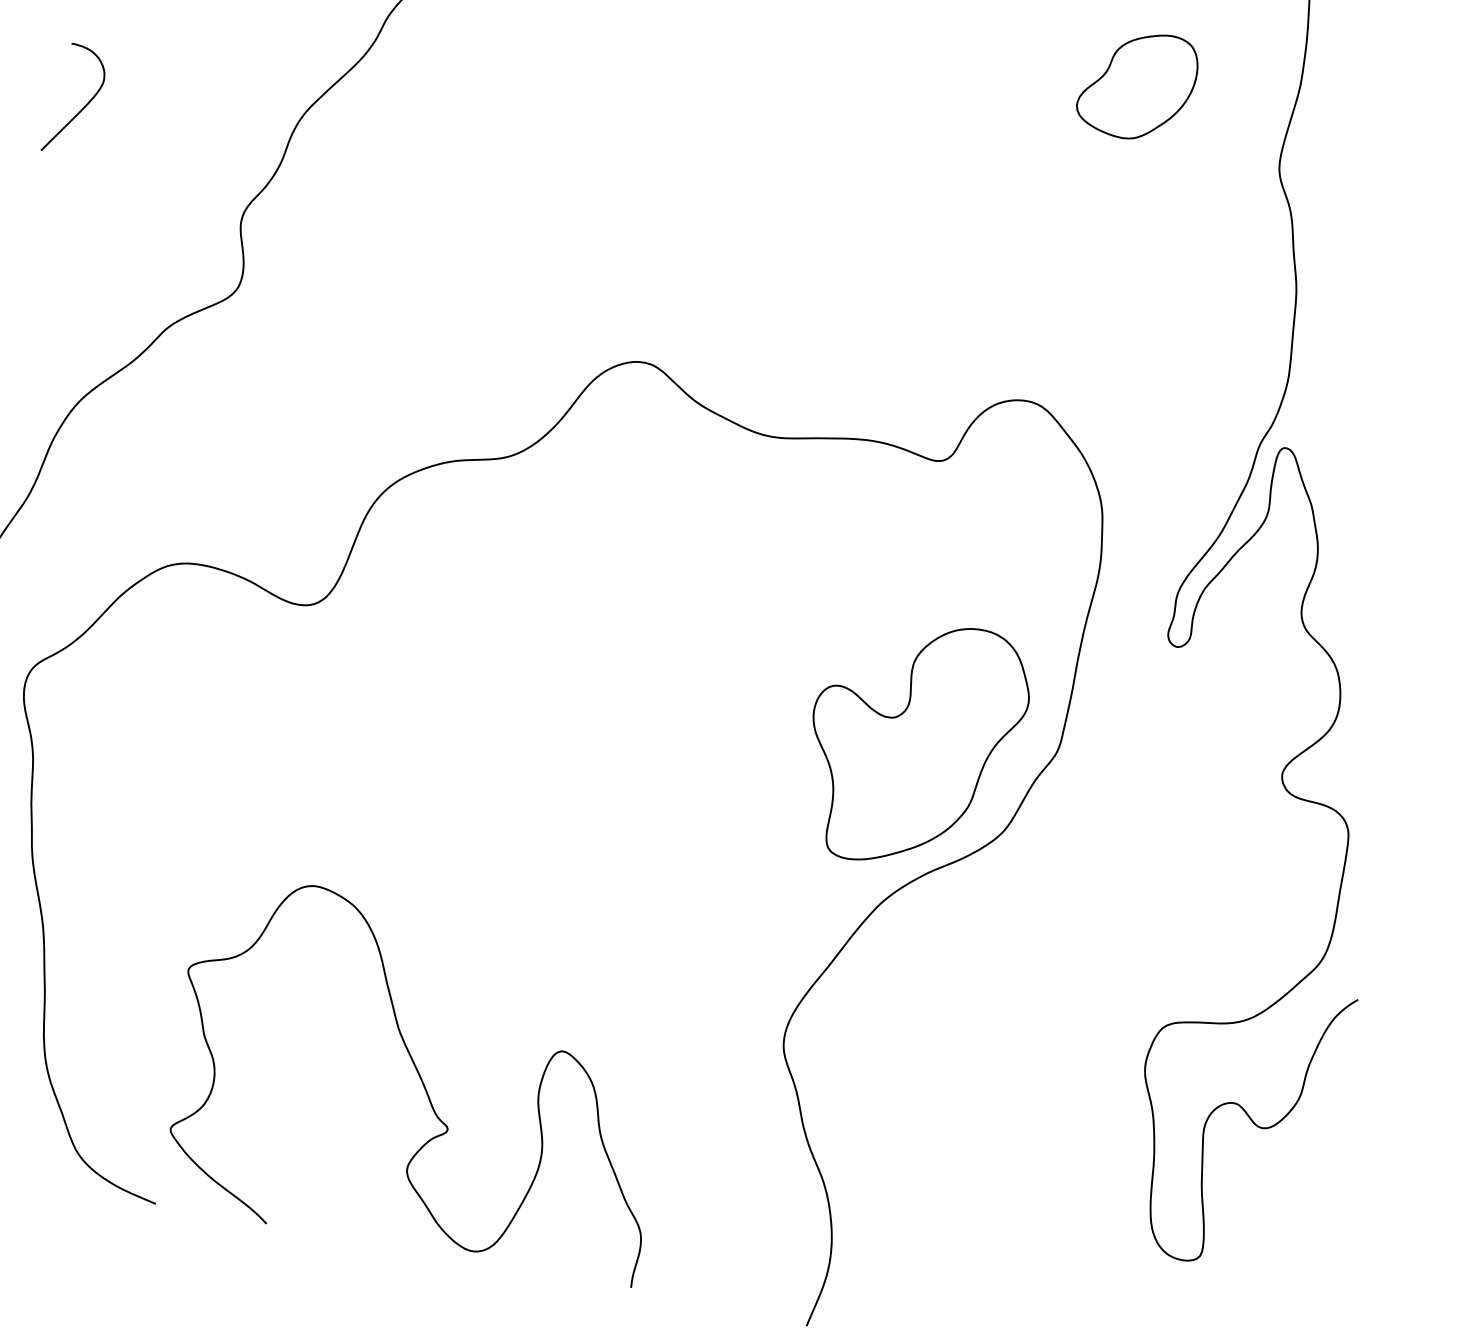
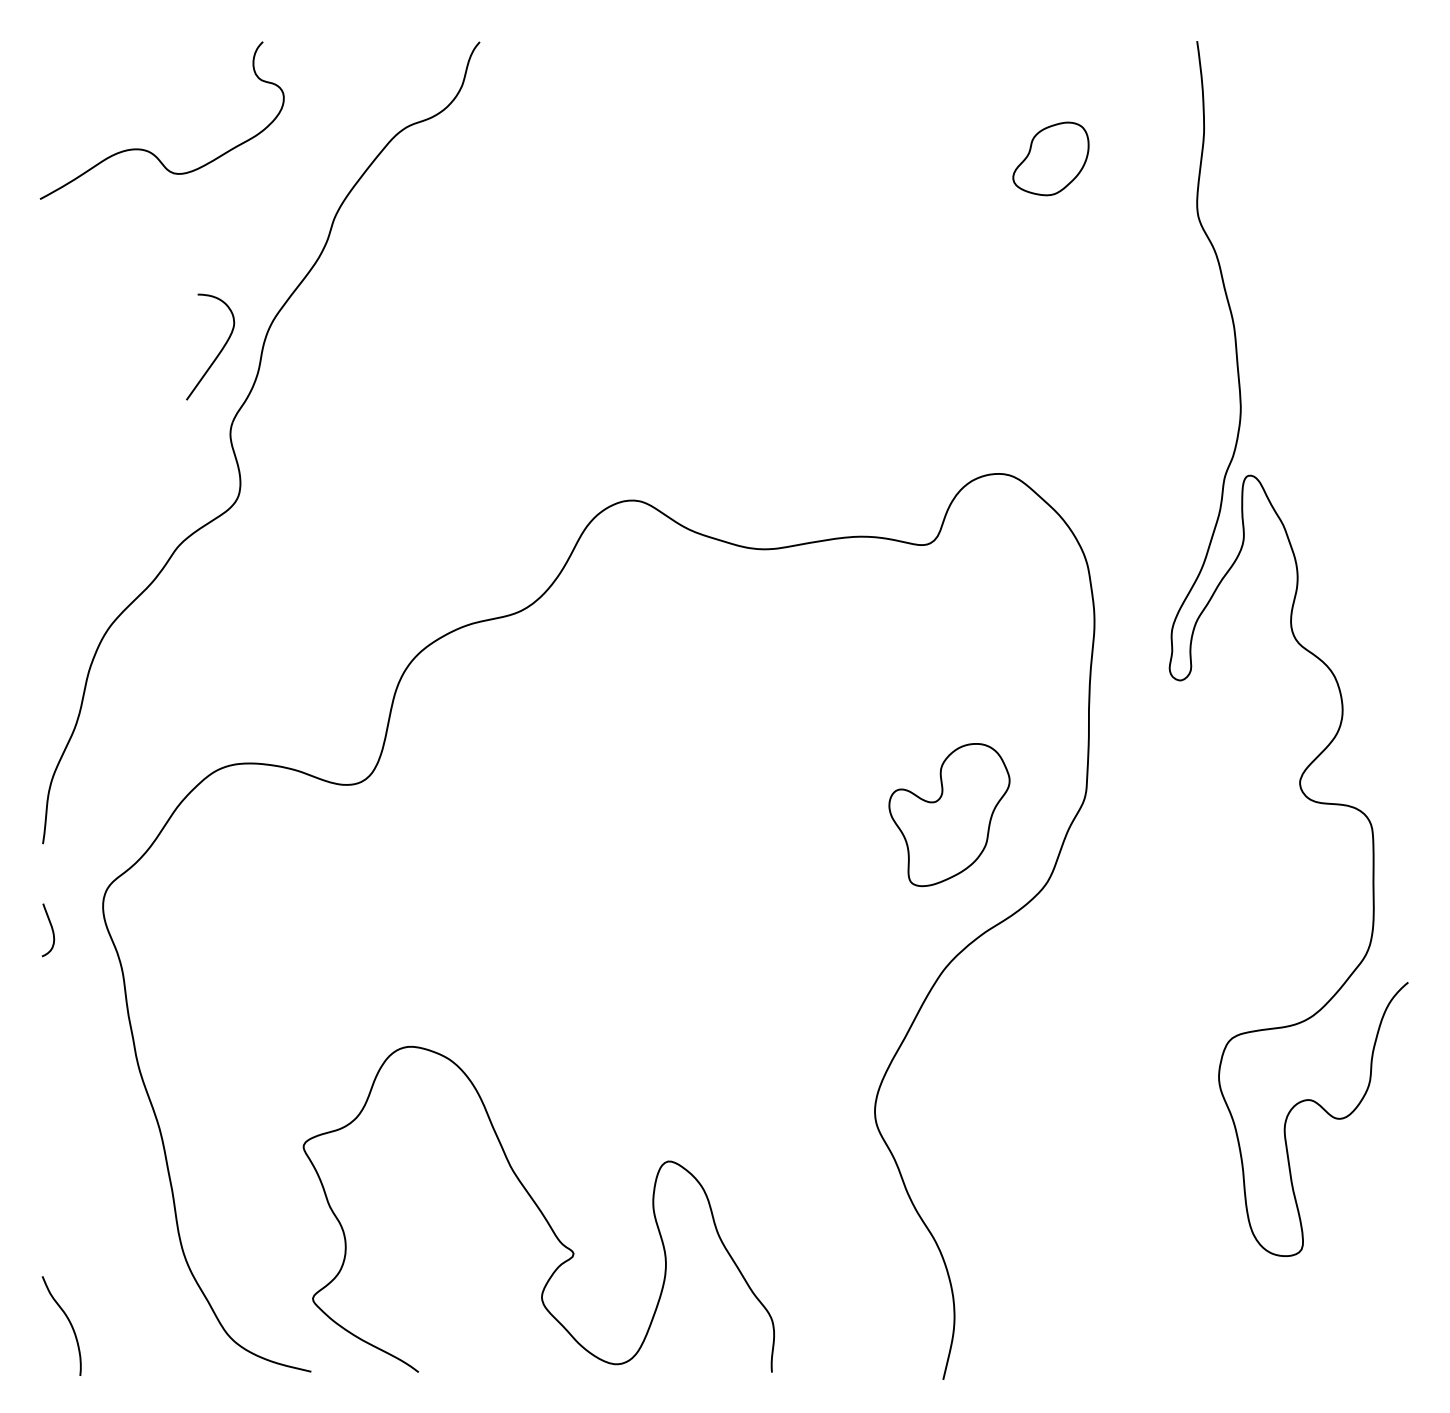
part: (1137, 84) -> (1050, 158), size x0.7
curve: (83, 106) -> (219, 351), moved
part: (914, 743) -> (949, 814), size x0.6

